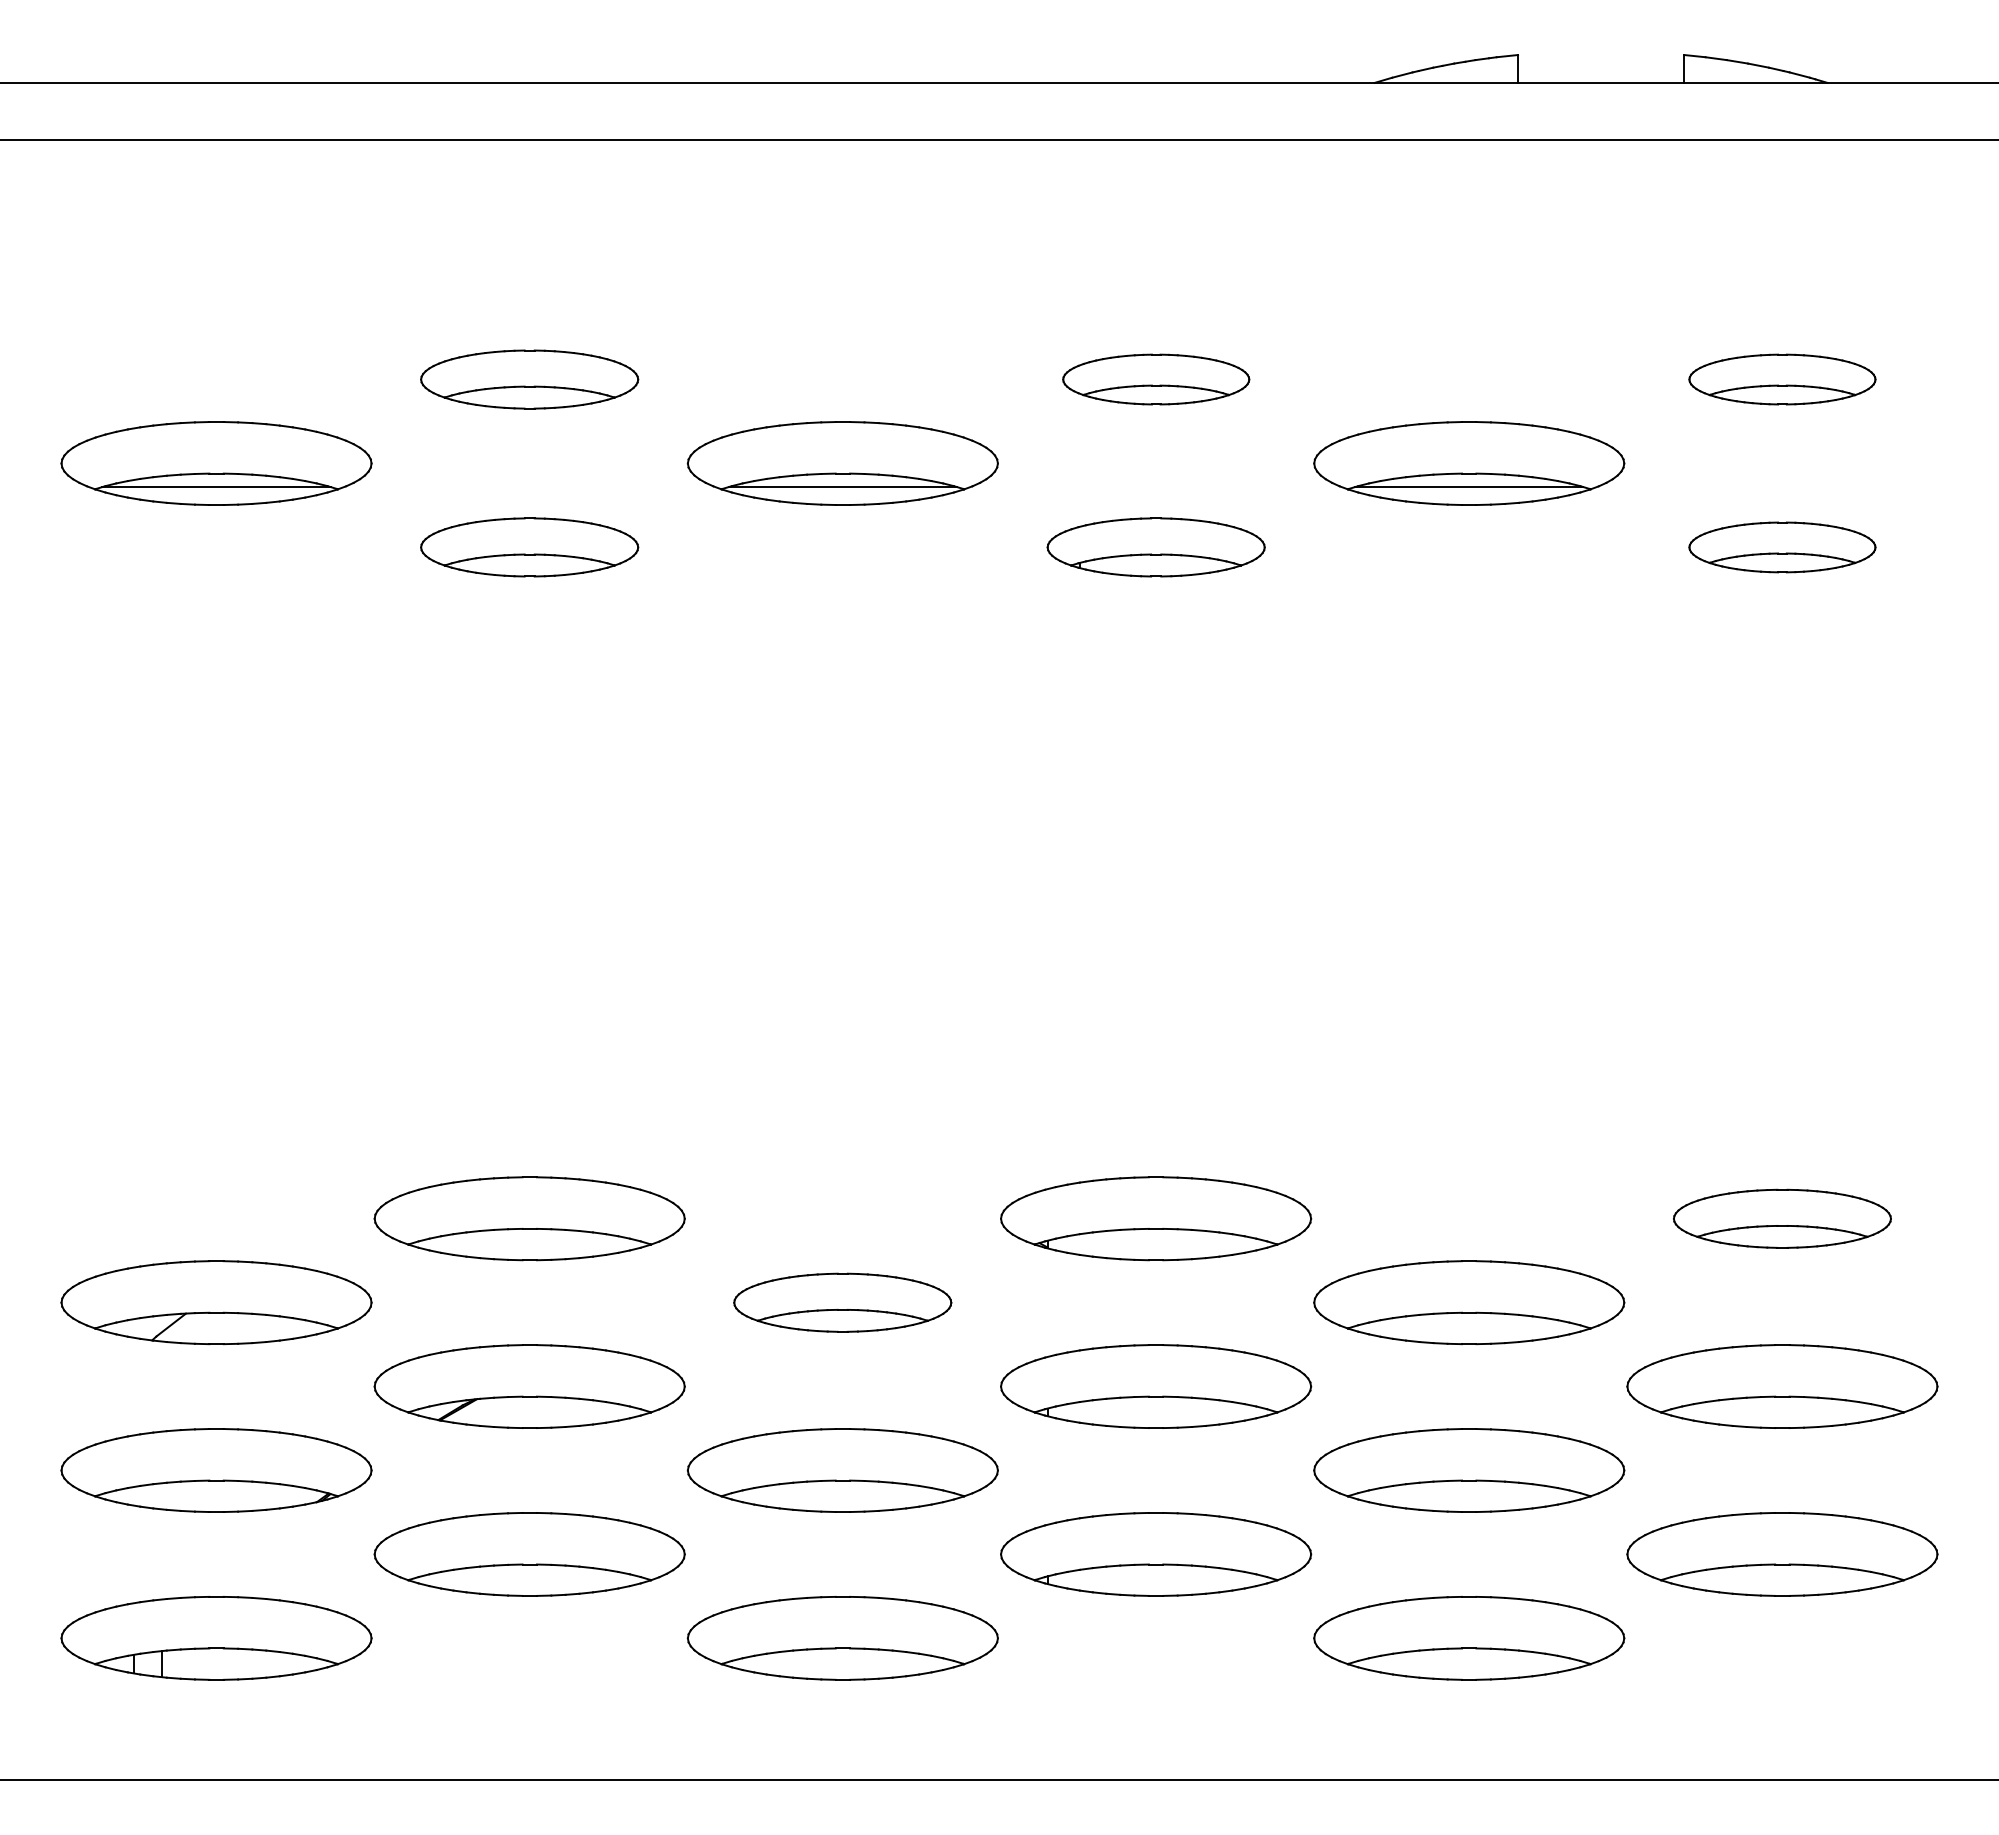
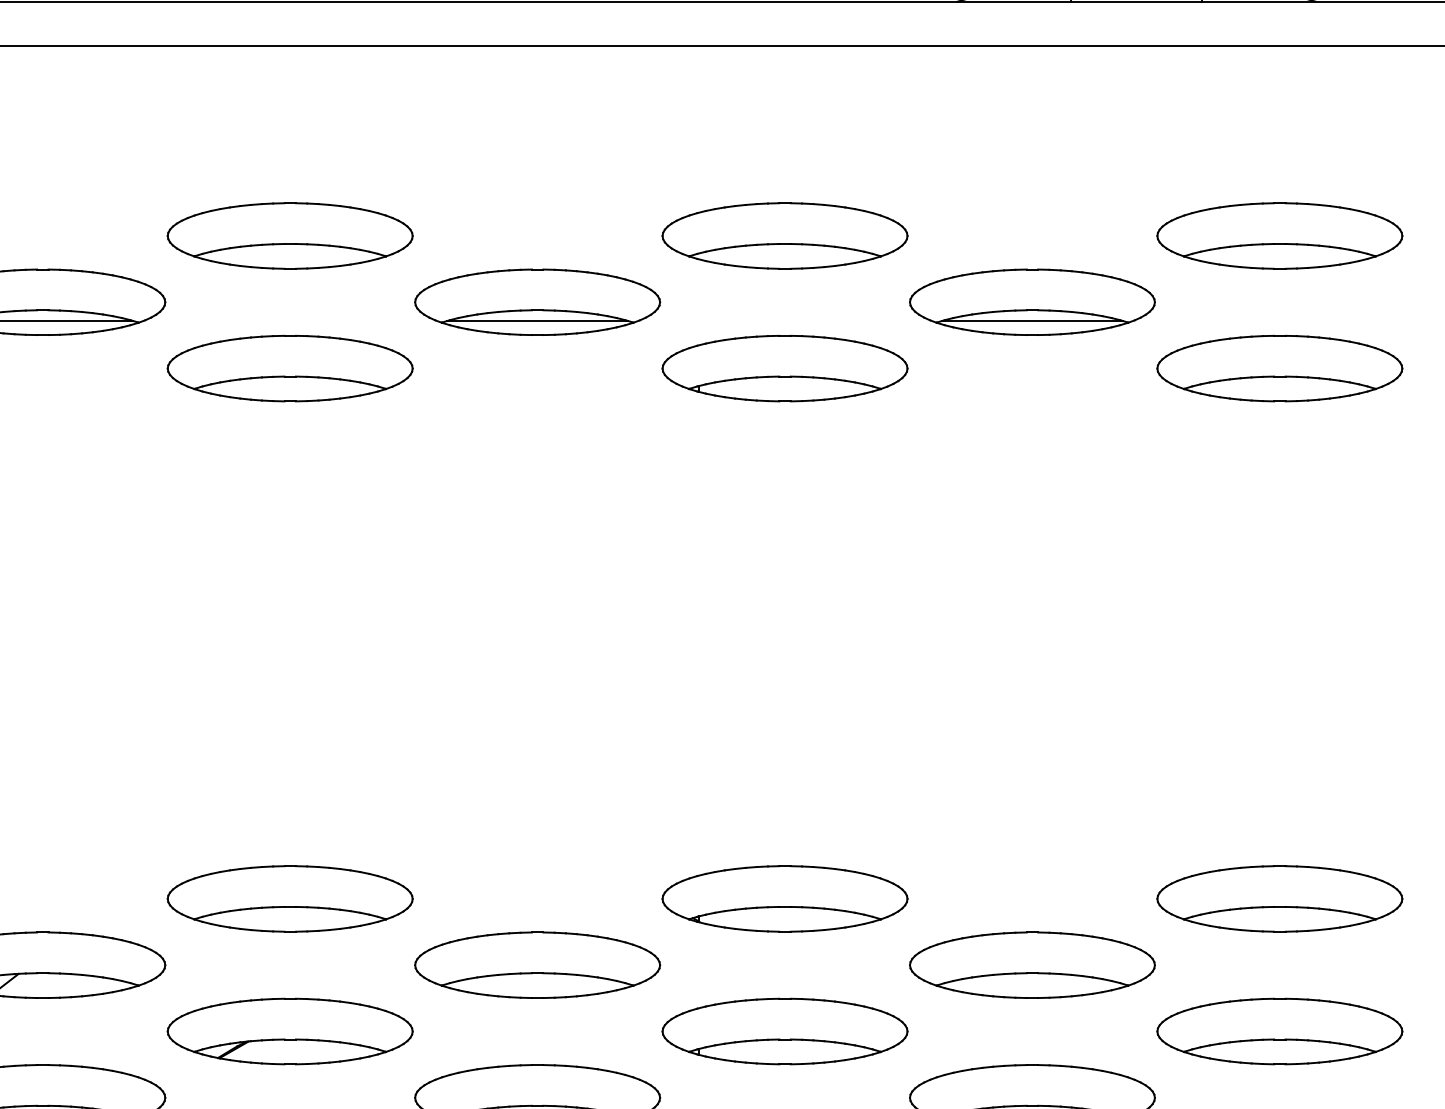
part: (529, 379) -> (290, 235), size x1.43
part: (1156, 379) -> (785, 235), size x1.67
part: (1782, 379) -> (1279, 235), size x1.67
part: (529, 547) -> (290, 368), size x1.43
part: (1156, 547) -> (785, 368), size x1.43
part: (1782, 547) -> (1279, 368), size x1.67
part: (1782, 1218) -> (1279, 898), size x1.43
part: (842, 1302) -> (537, 965), size x1.43

